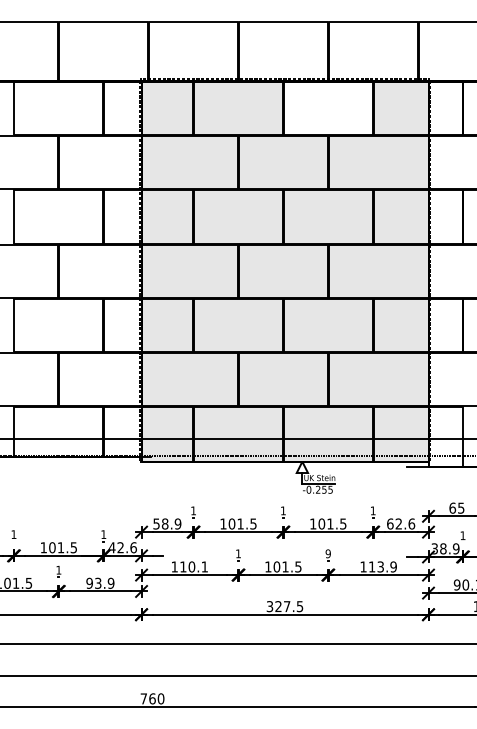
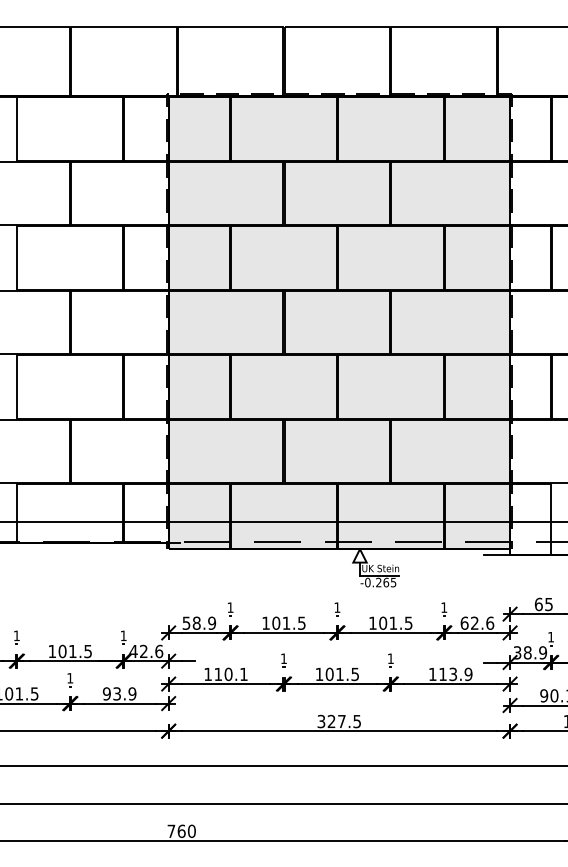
fill: (328, 108) -> (390, 128), added
text: (324, 489) -> (386, 582), -0.255 -> -0.265
text: (328, 553) -> (390, 658), 9 -> 1

